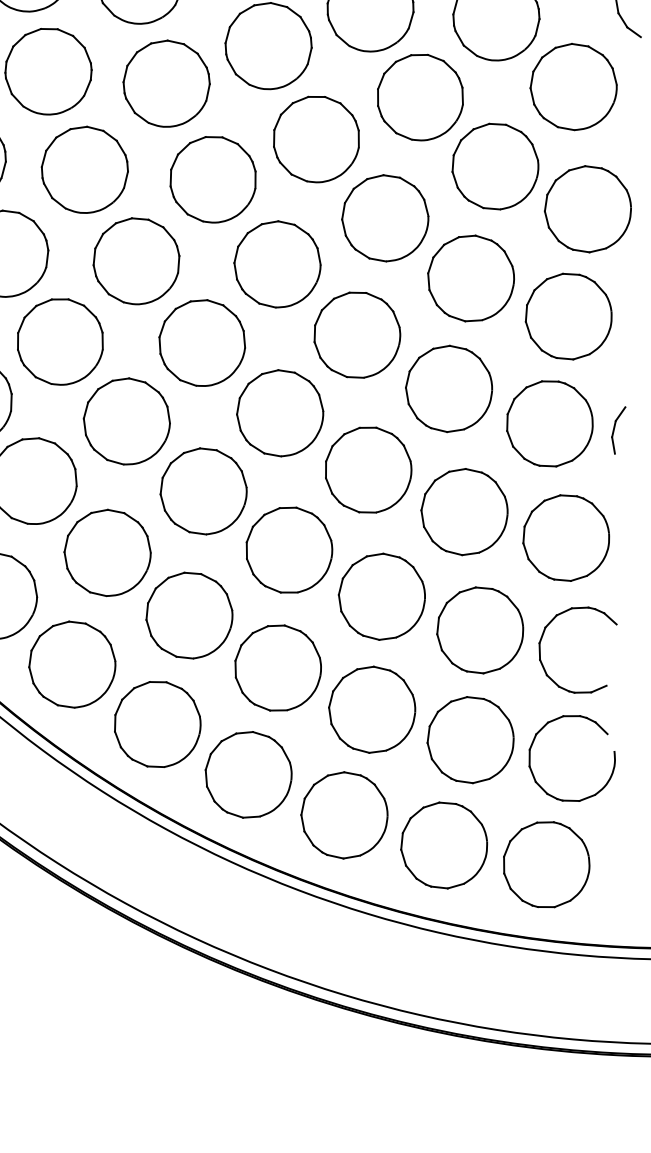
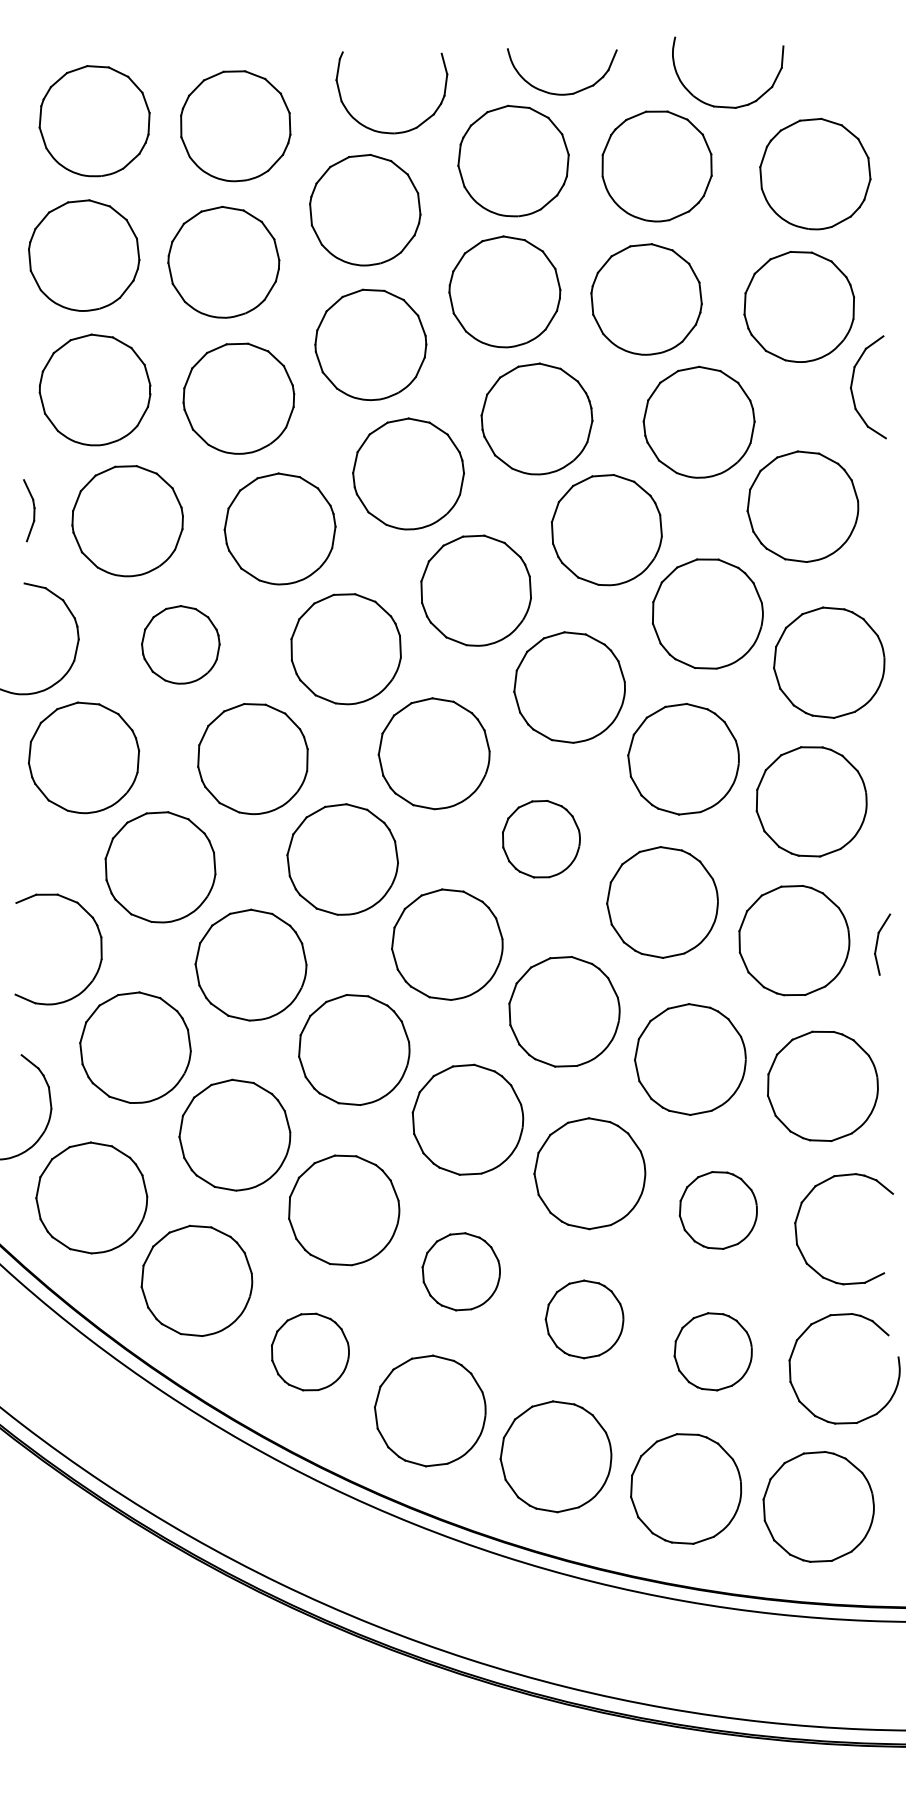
part: (84, 169) -> (180, 644), size x0.7
part: (357, 334) -> (541, 838), size x0.7
part: (480, 630) -> (718, 1210), size x0.7
part: (278, 667) -> (461, 1271), size x0.7
part: (372, 709) -> (584, 1319), size x0.7
part: (157, 723) -> (310, 1351), size x0.7
part: (470, 739) -> (713, 1351), size x0.7

